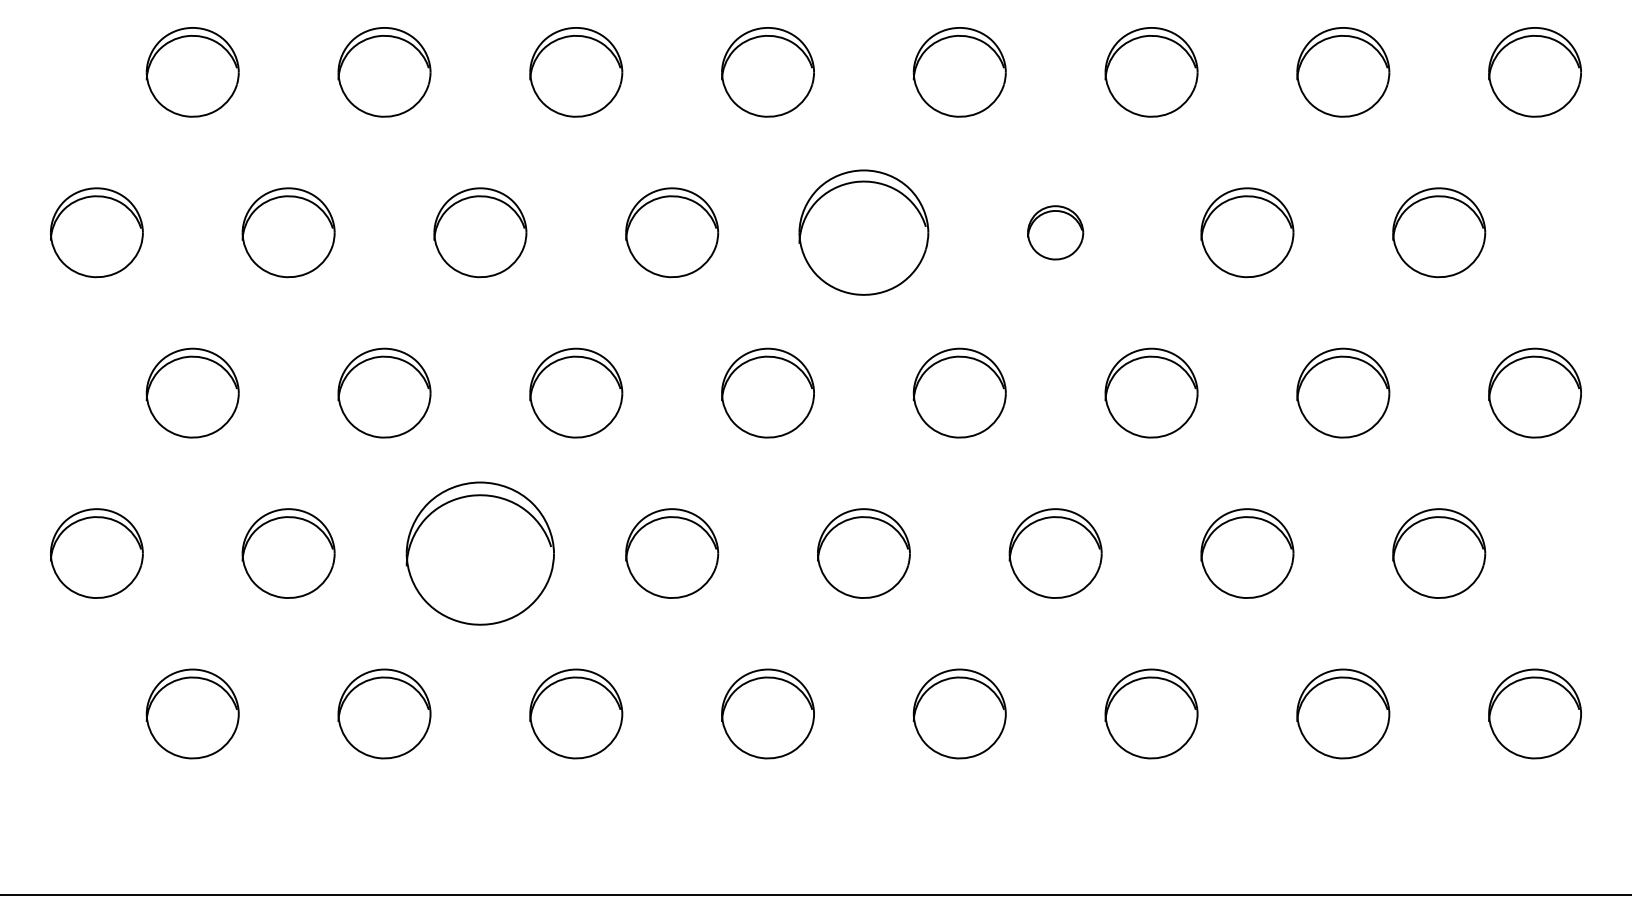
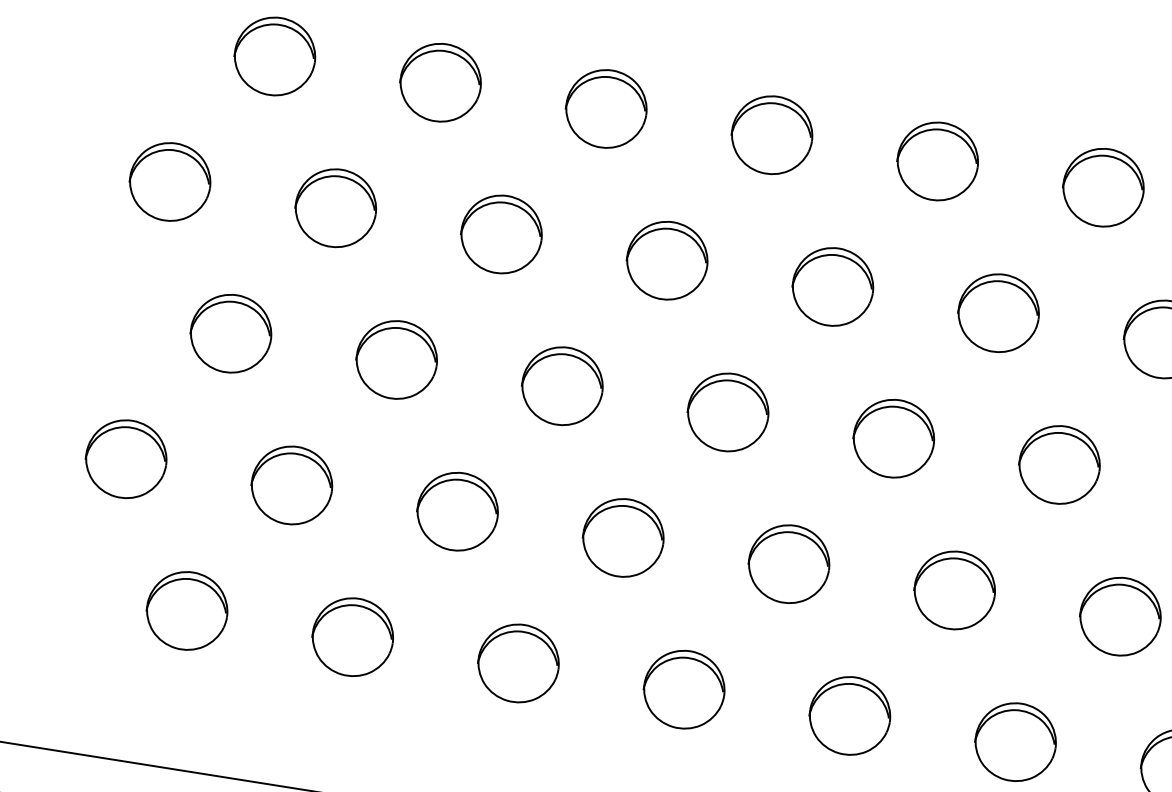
part: (863, 232) -> (832, 286), size x0.71
part: (1055, 232) -> (998, 312), size x1.67
part: (480, 553) -> (457, 511), size x0.62

